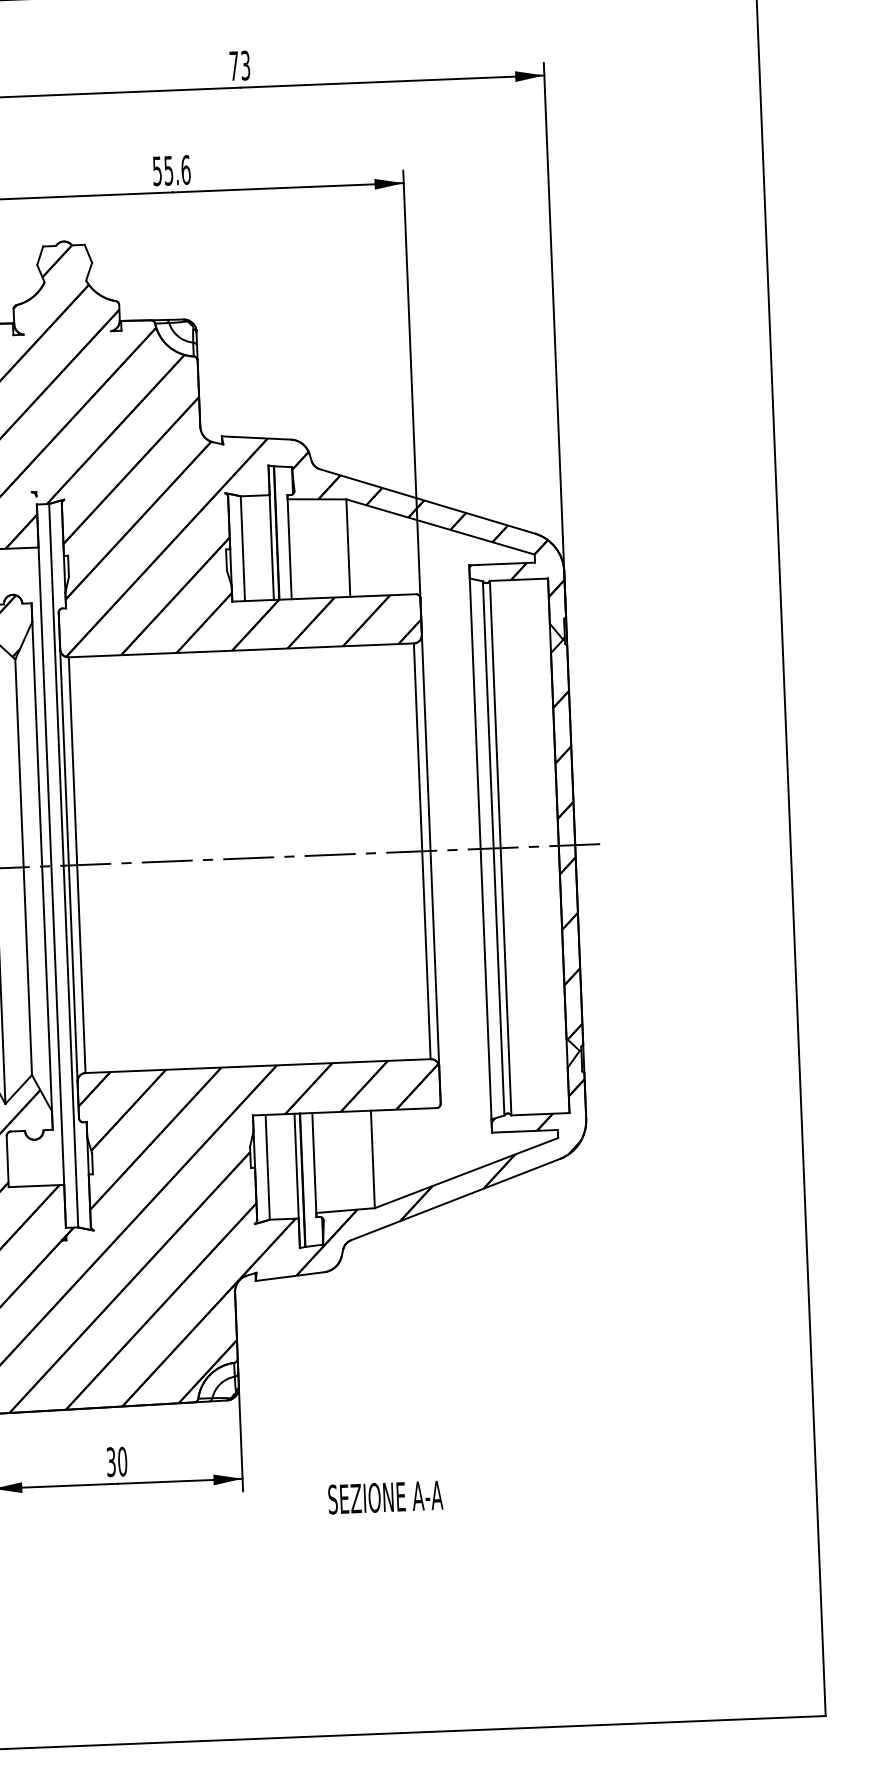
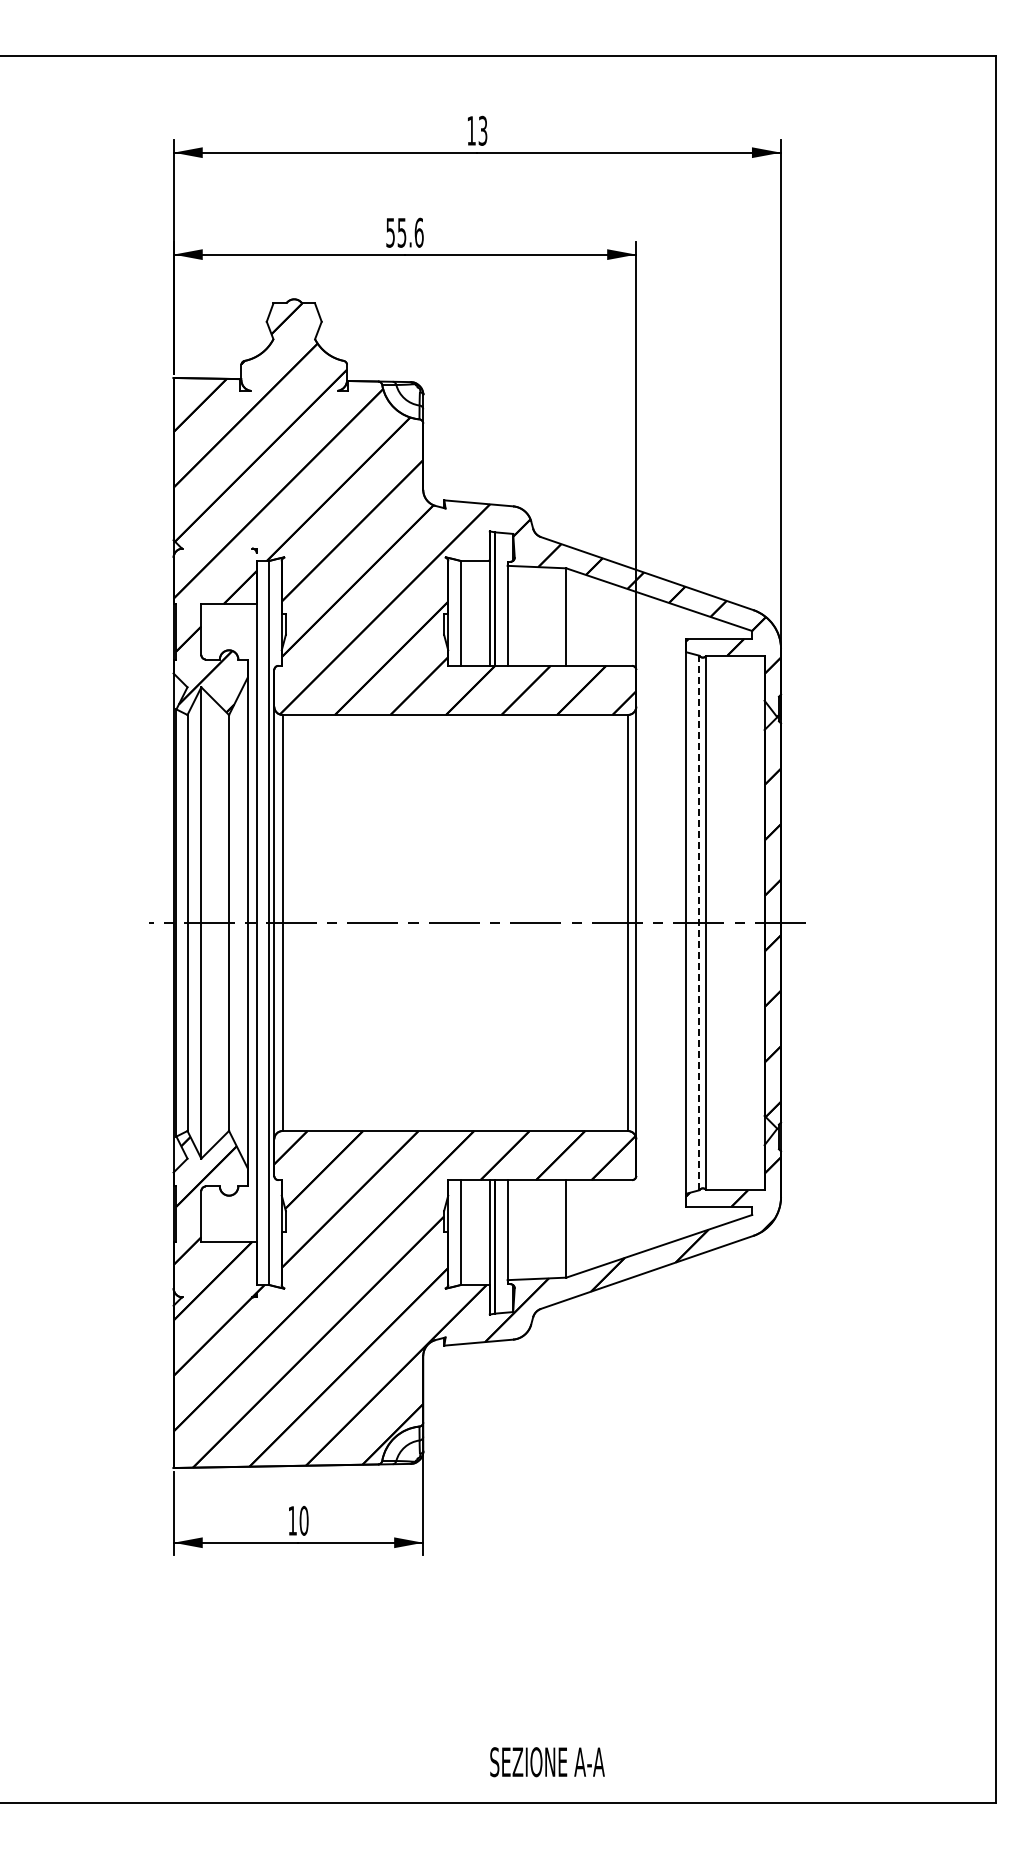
text: (234, 65) -> (471, 130), 73 -> 13
line: (493, 847) -> (699, 922), solid -> dashed
text: (111, 1461) -> (292, 1520), 30 -> 10
text: (385, 1497) -> (547, 1762), moved

